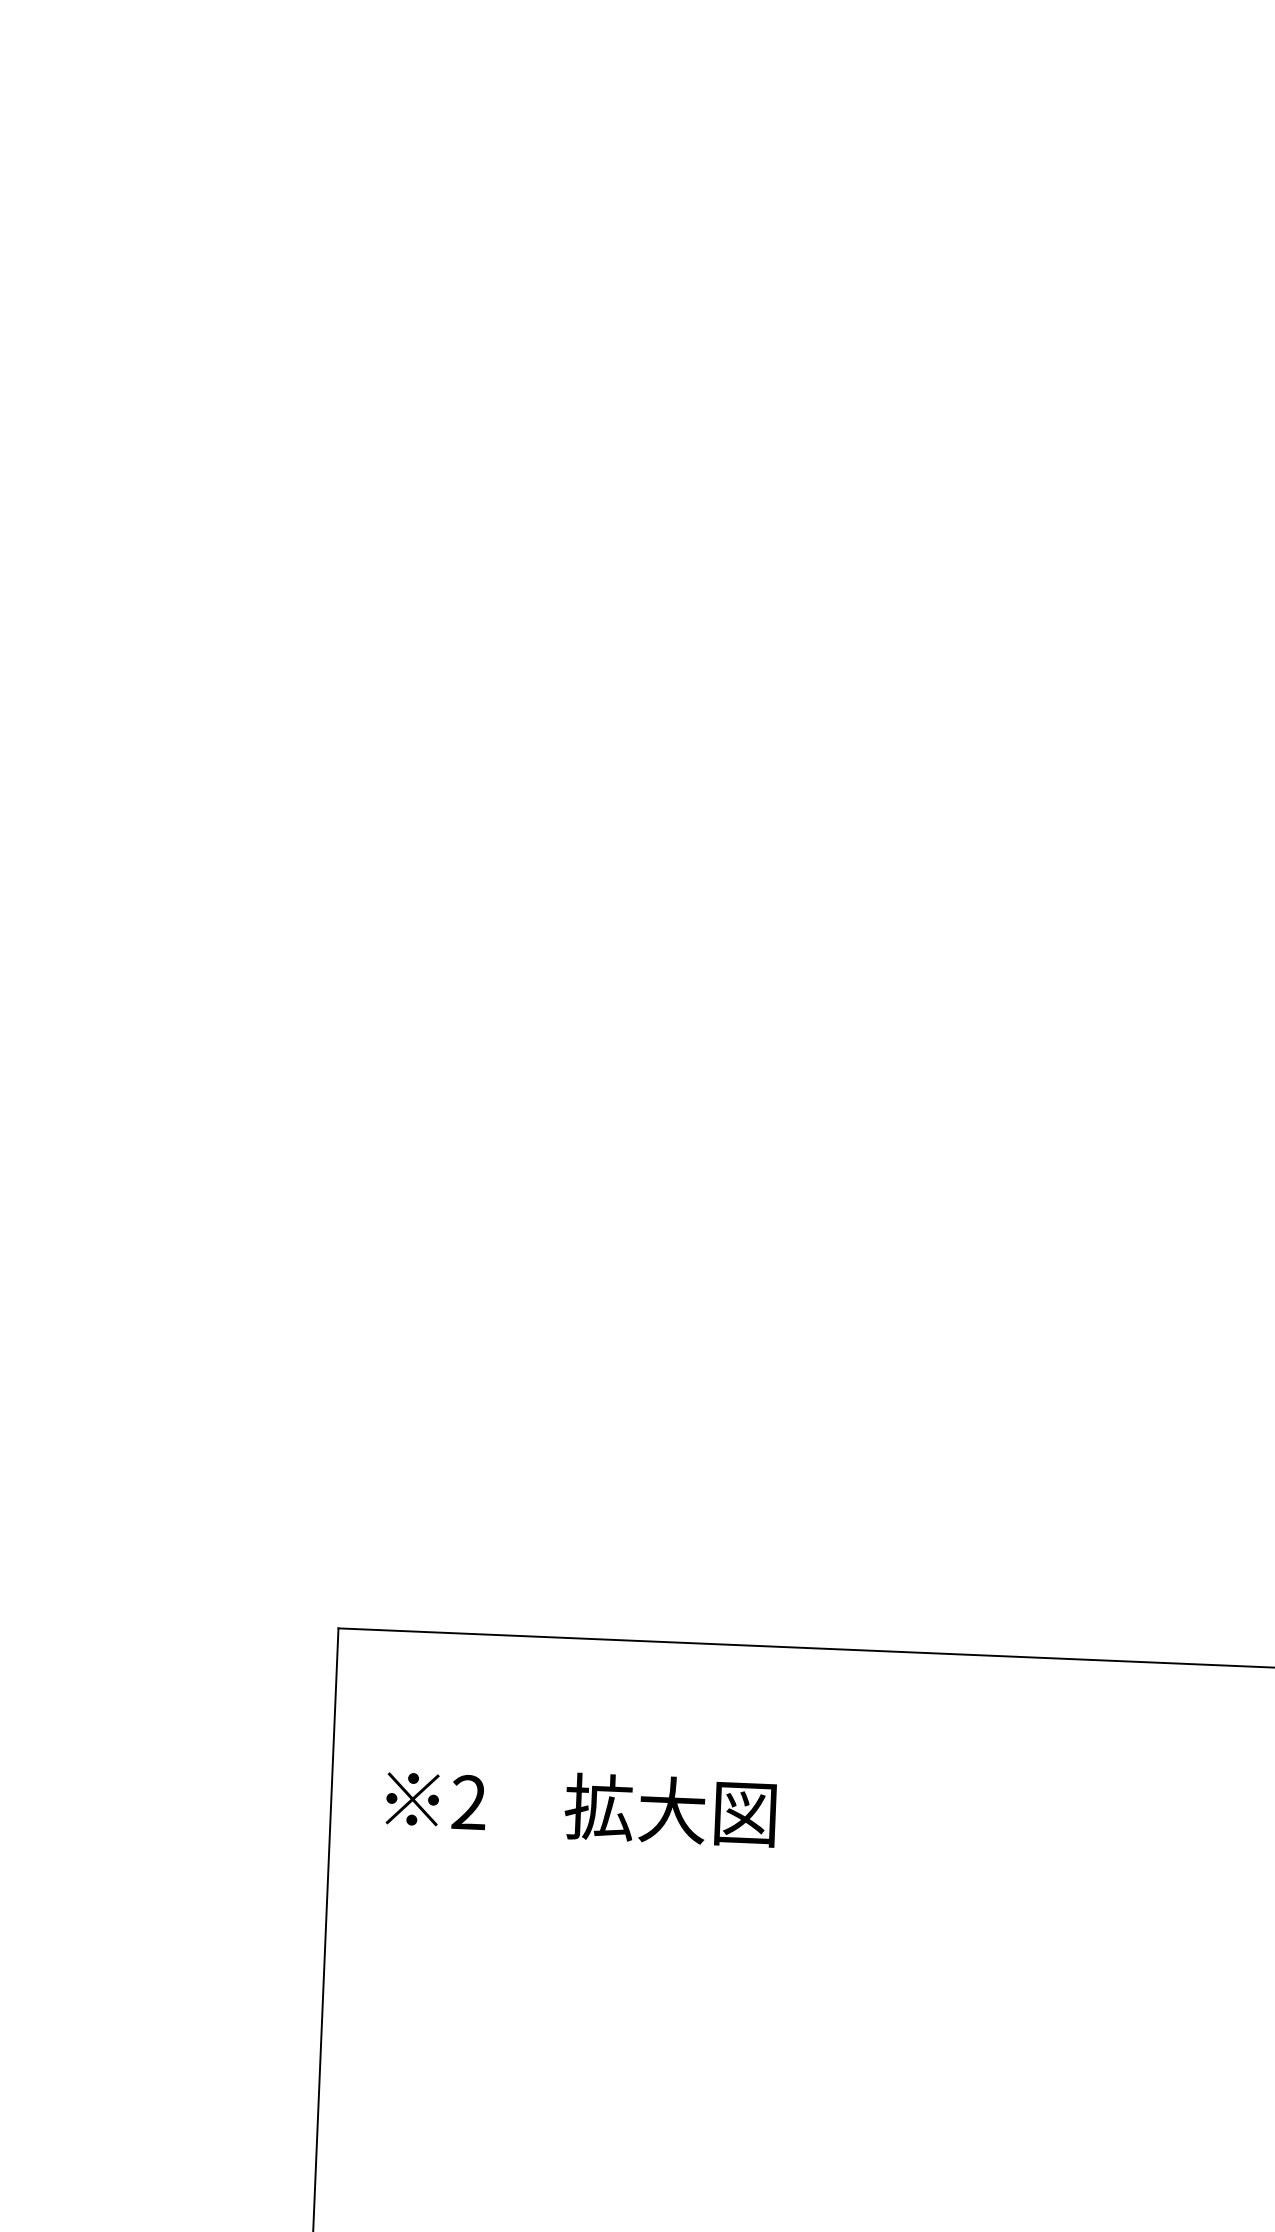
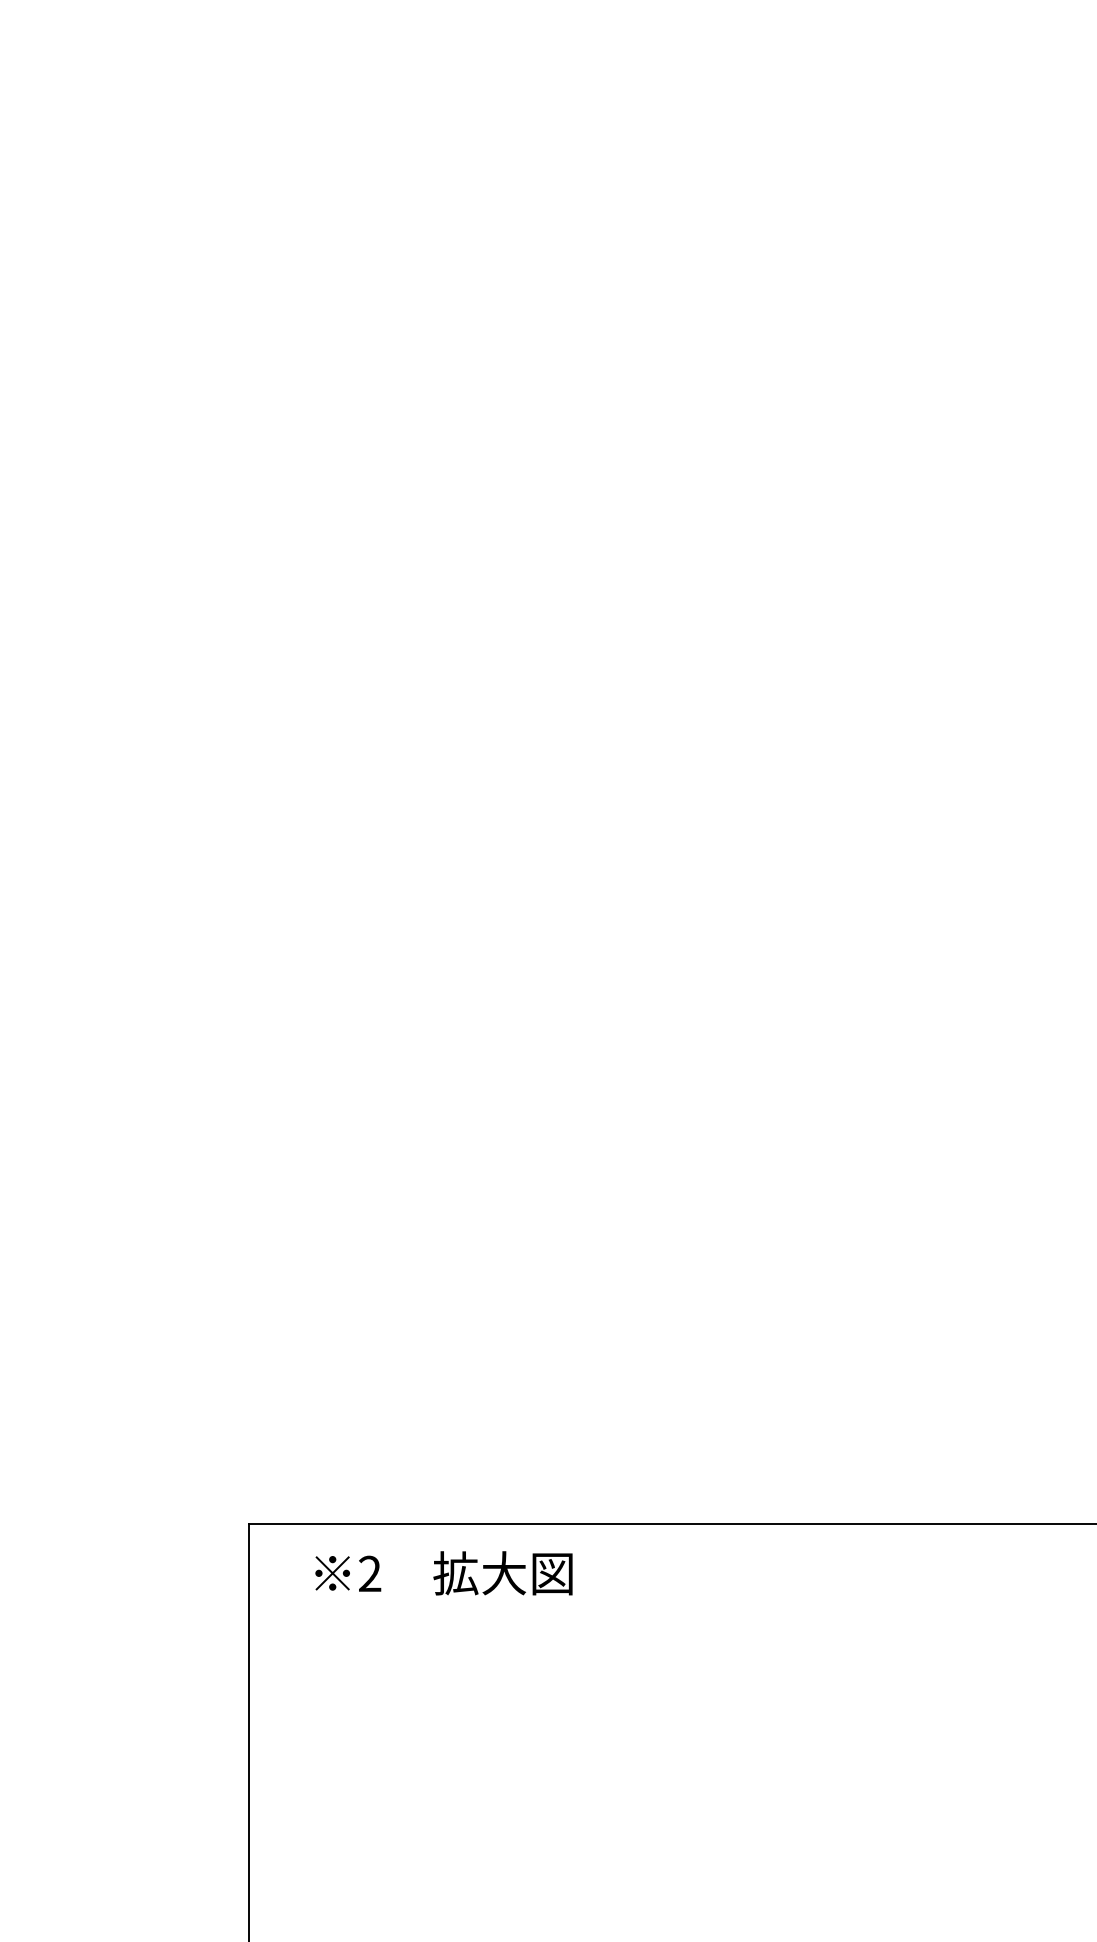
text: (580, 1806) -> (443, 1573), moved

